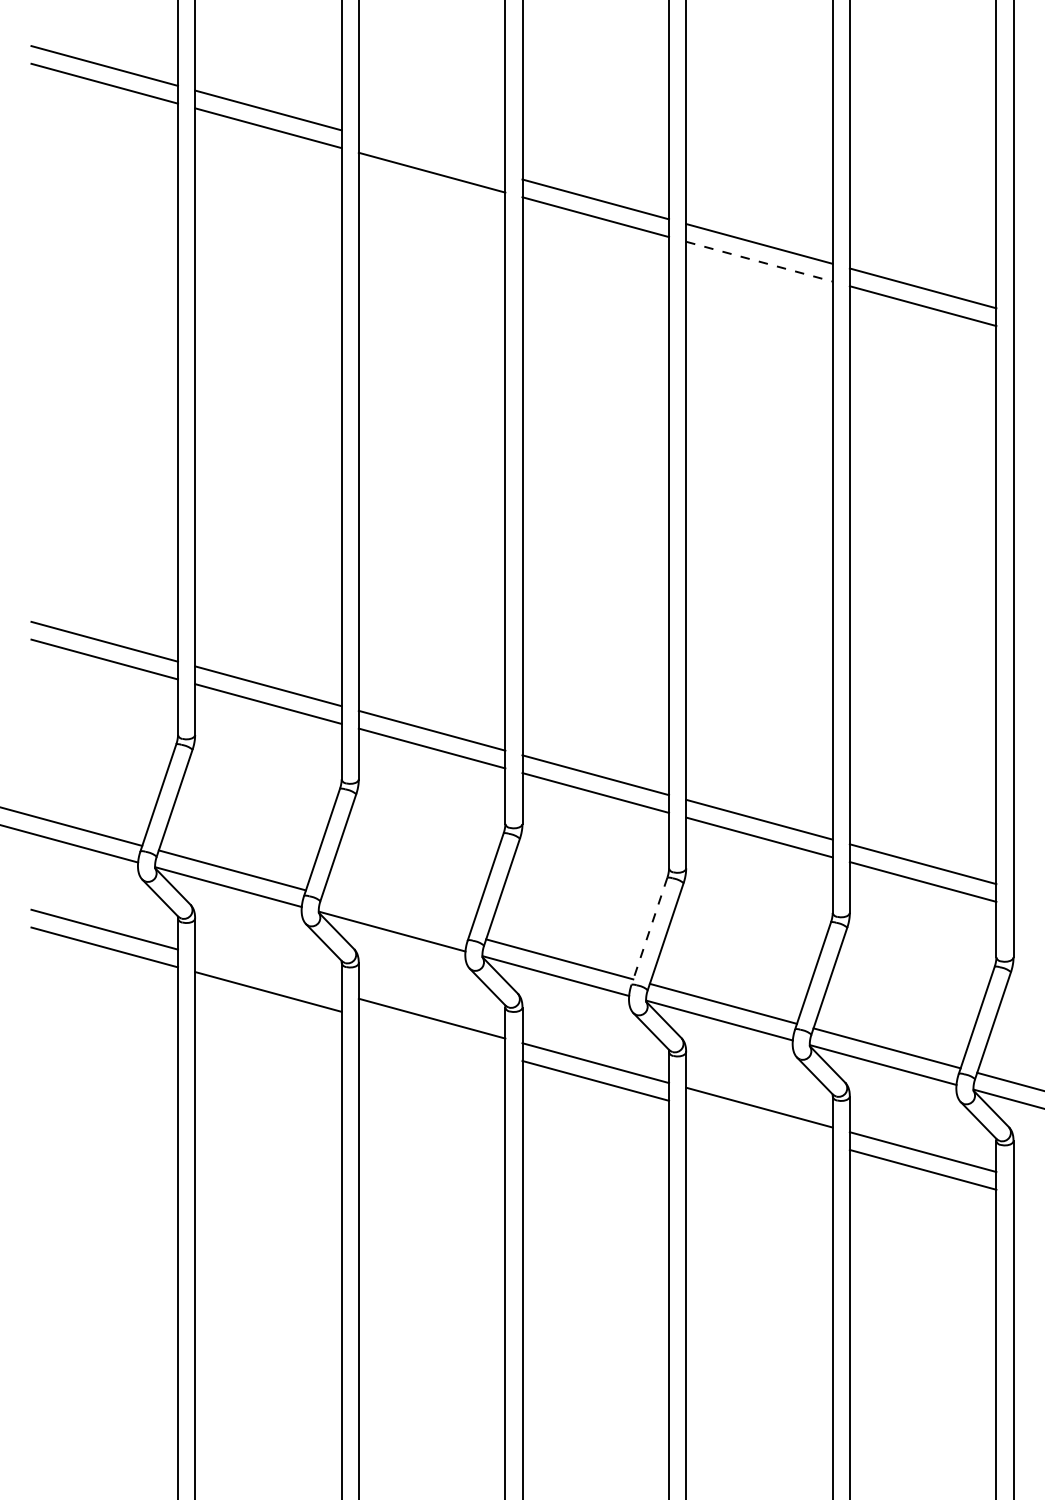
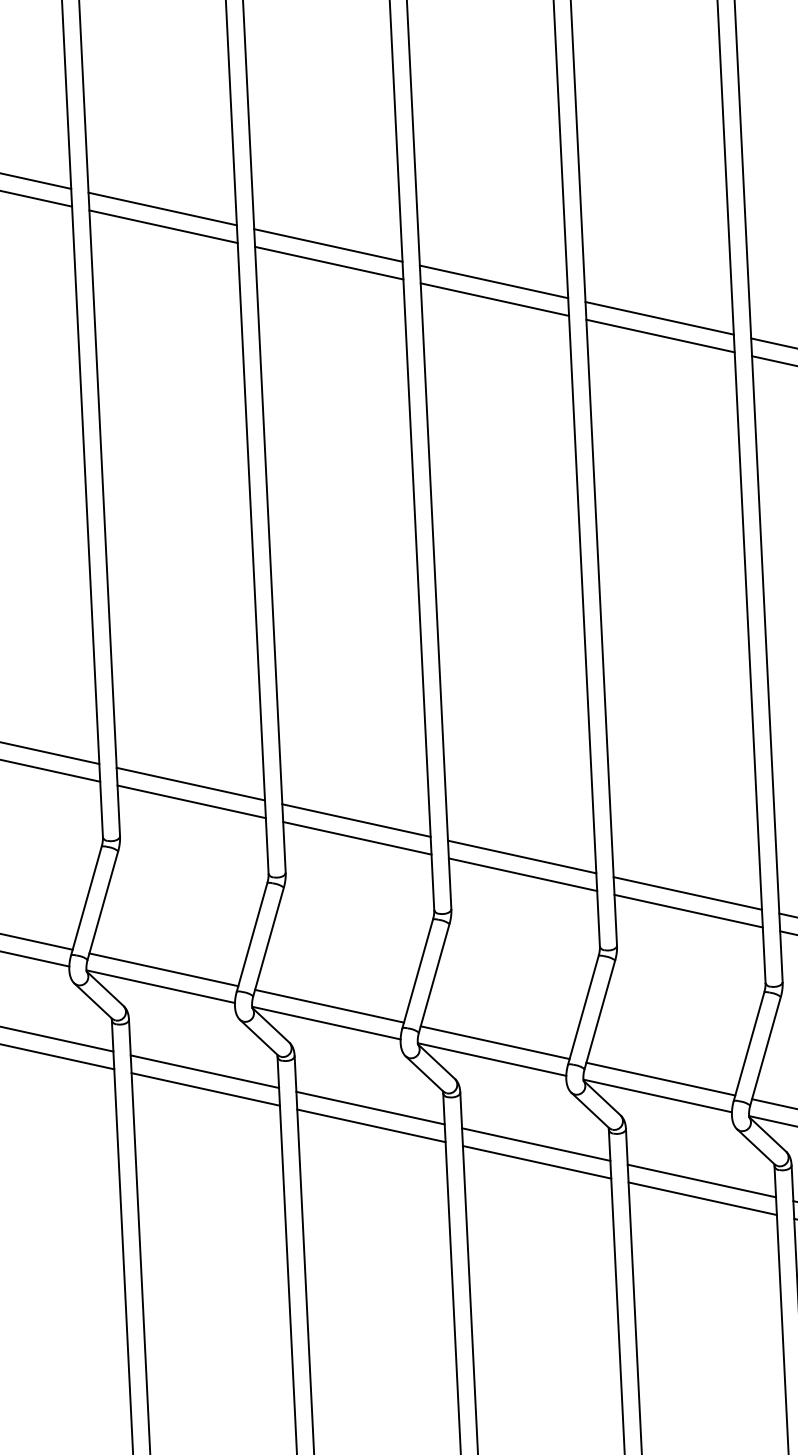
line: (431, 154) -> (327, 245), added
line: (759, 261) -> (660, 335), dashed -> solid
line: (395, 914) -> (328, 1005), added
line: (649, 931) -> (583, 1010), dashed -> solid
line: (268, 974) -> (205, 1072), added
line: (431, 1036) -> (370, 1125), added
line: (759, 1125) -> (702, 1198), added

